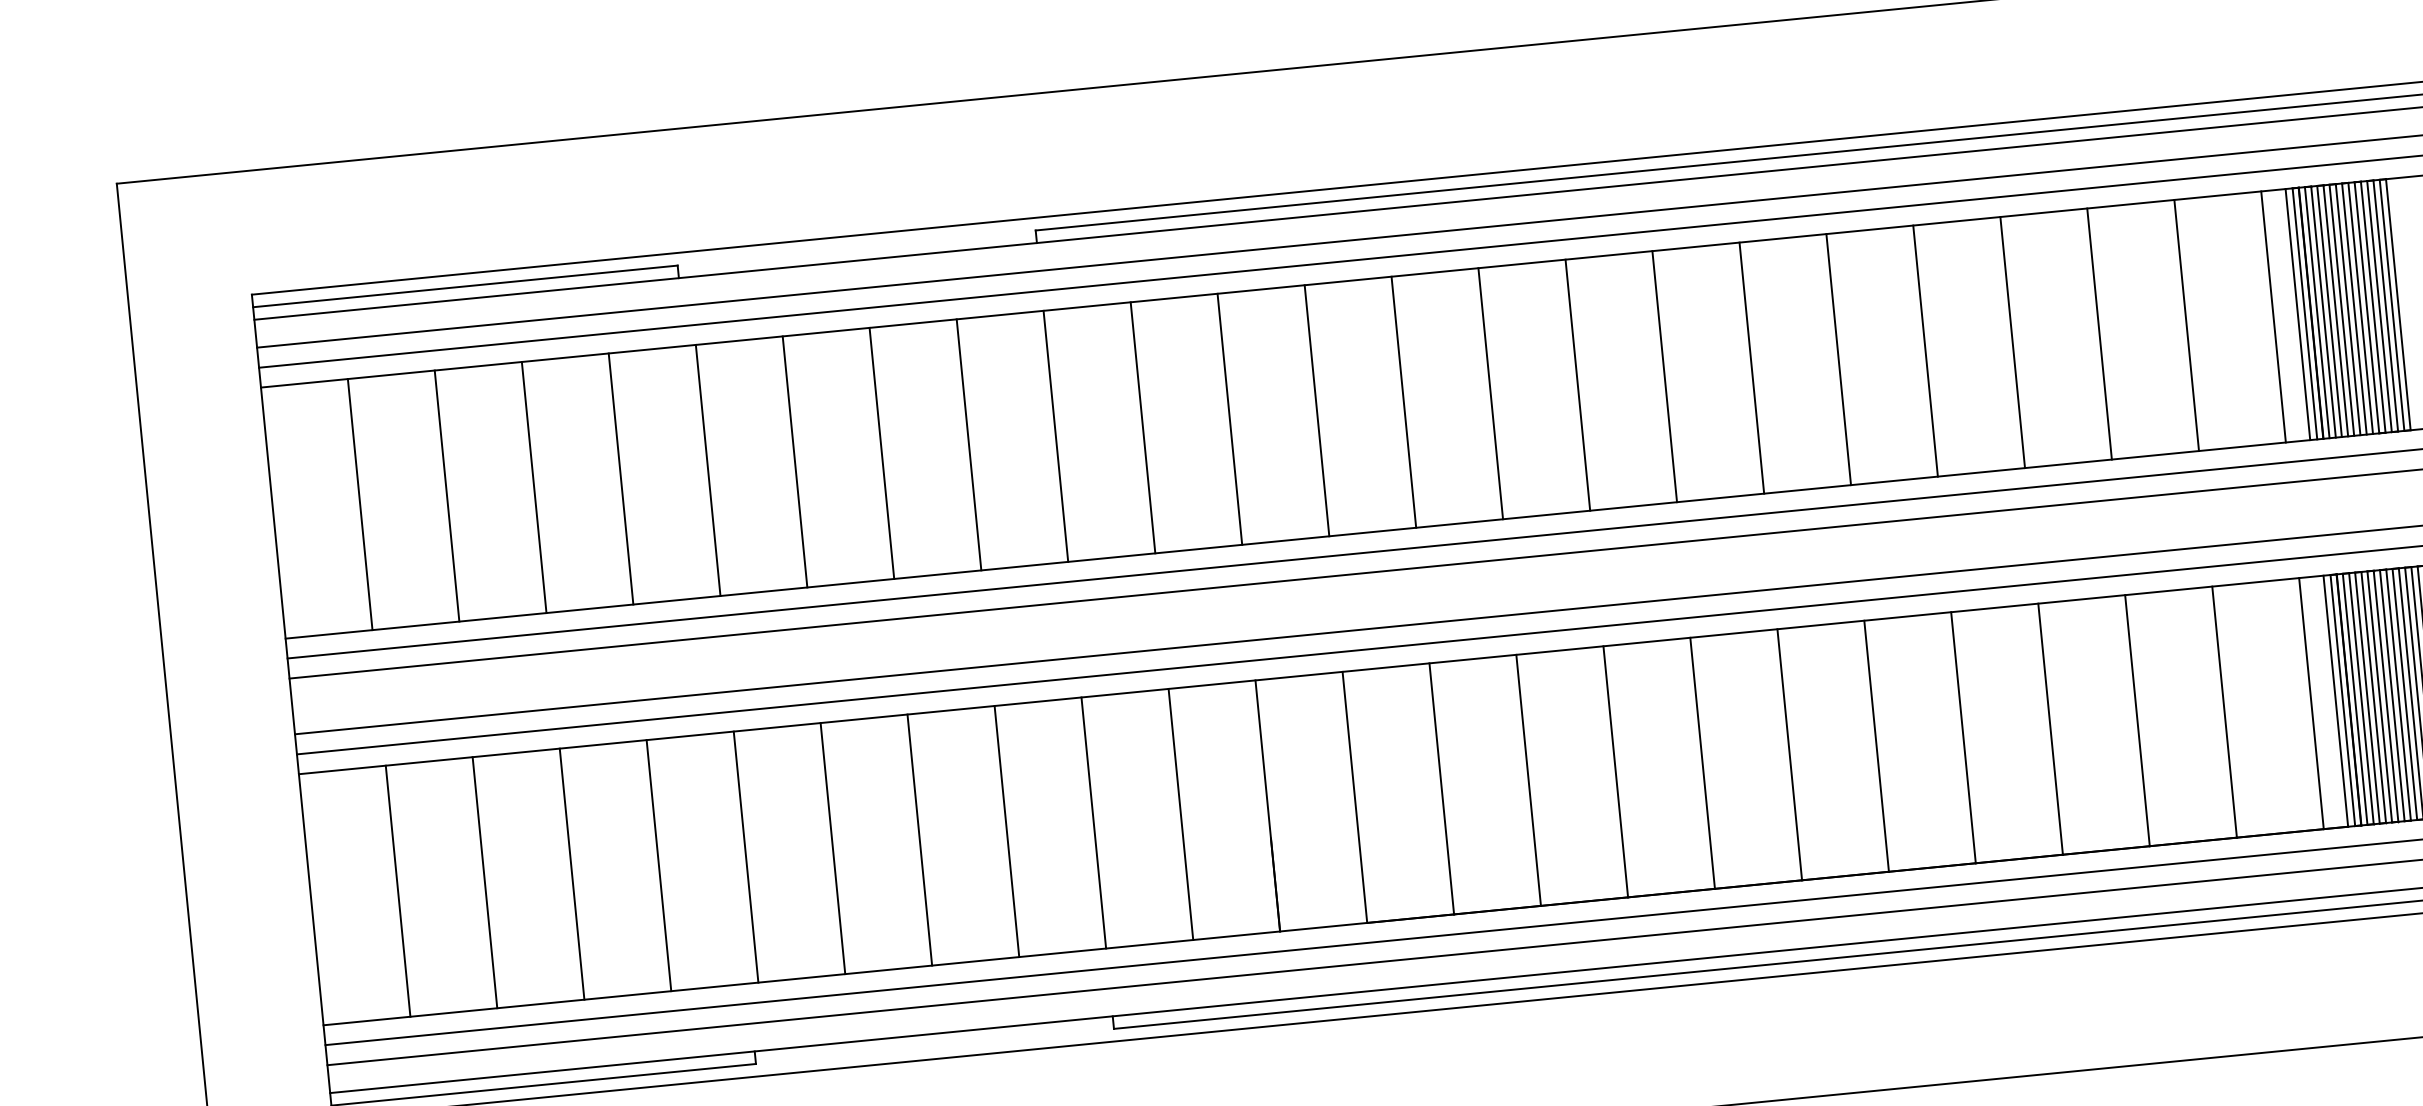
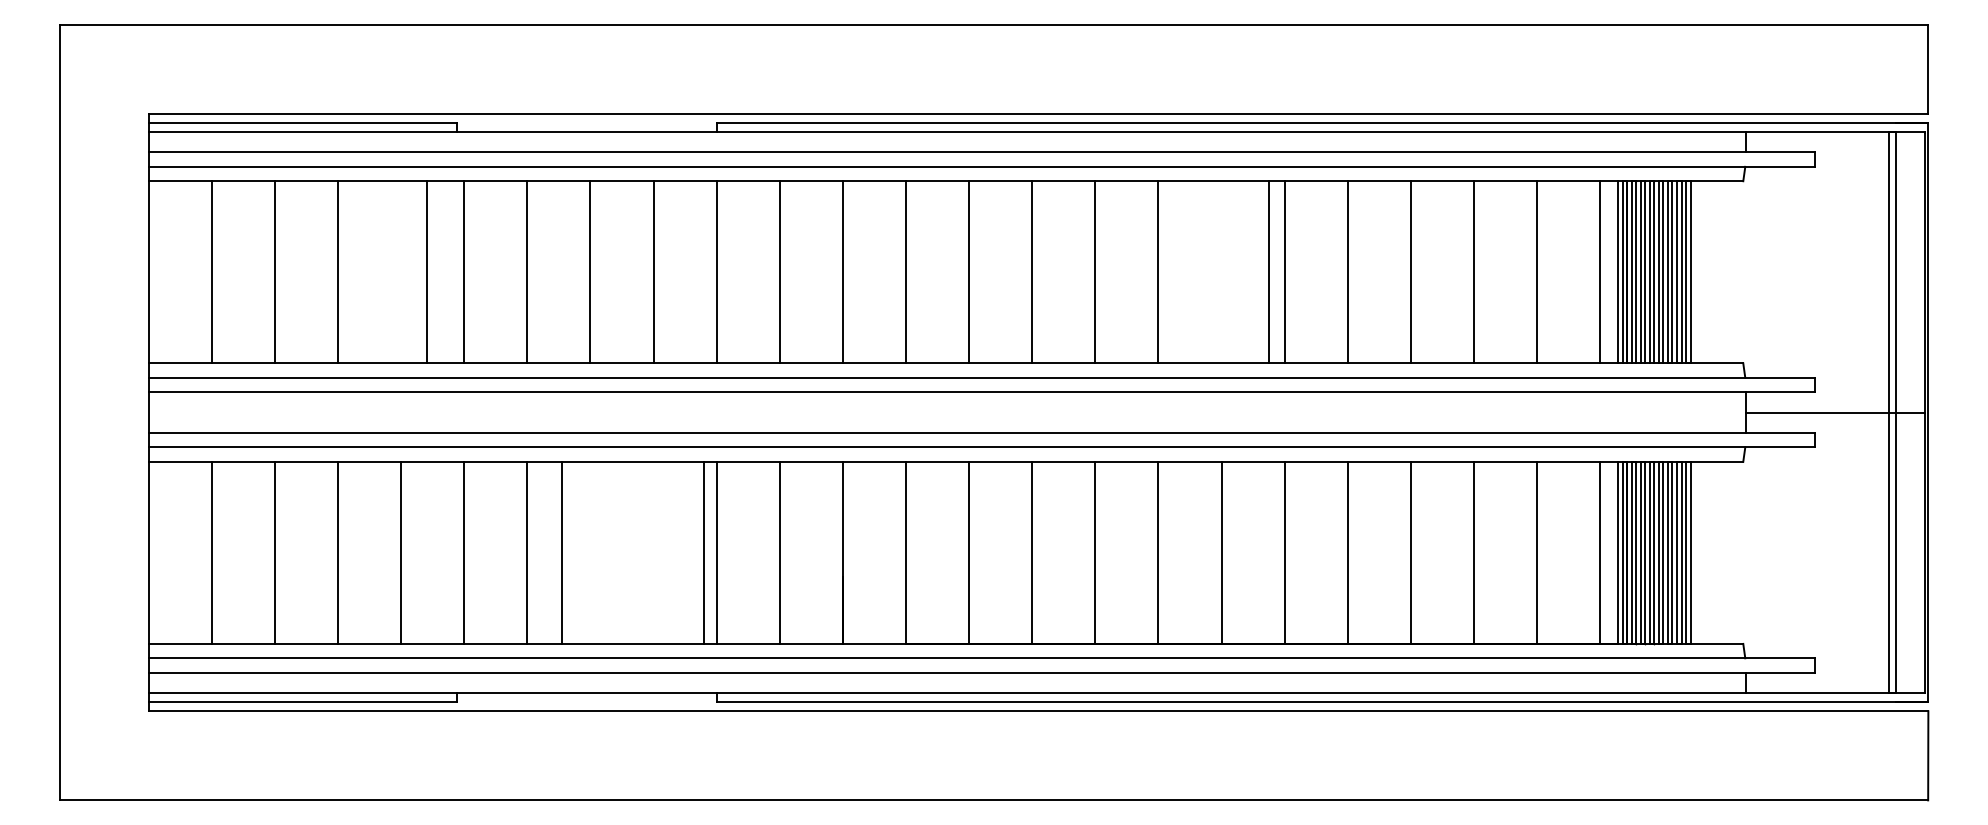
line: (1751, 368) -> (1268, 272), moved
line: (621, 479) -> (427, 272), moved
line: (1006, 831) -> (703, 552), moved
line: (919, 839) -> (562, 552), moved

